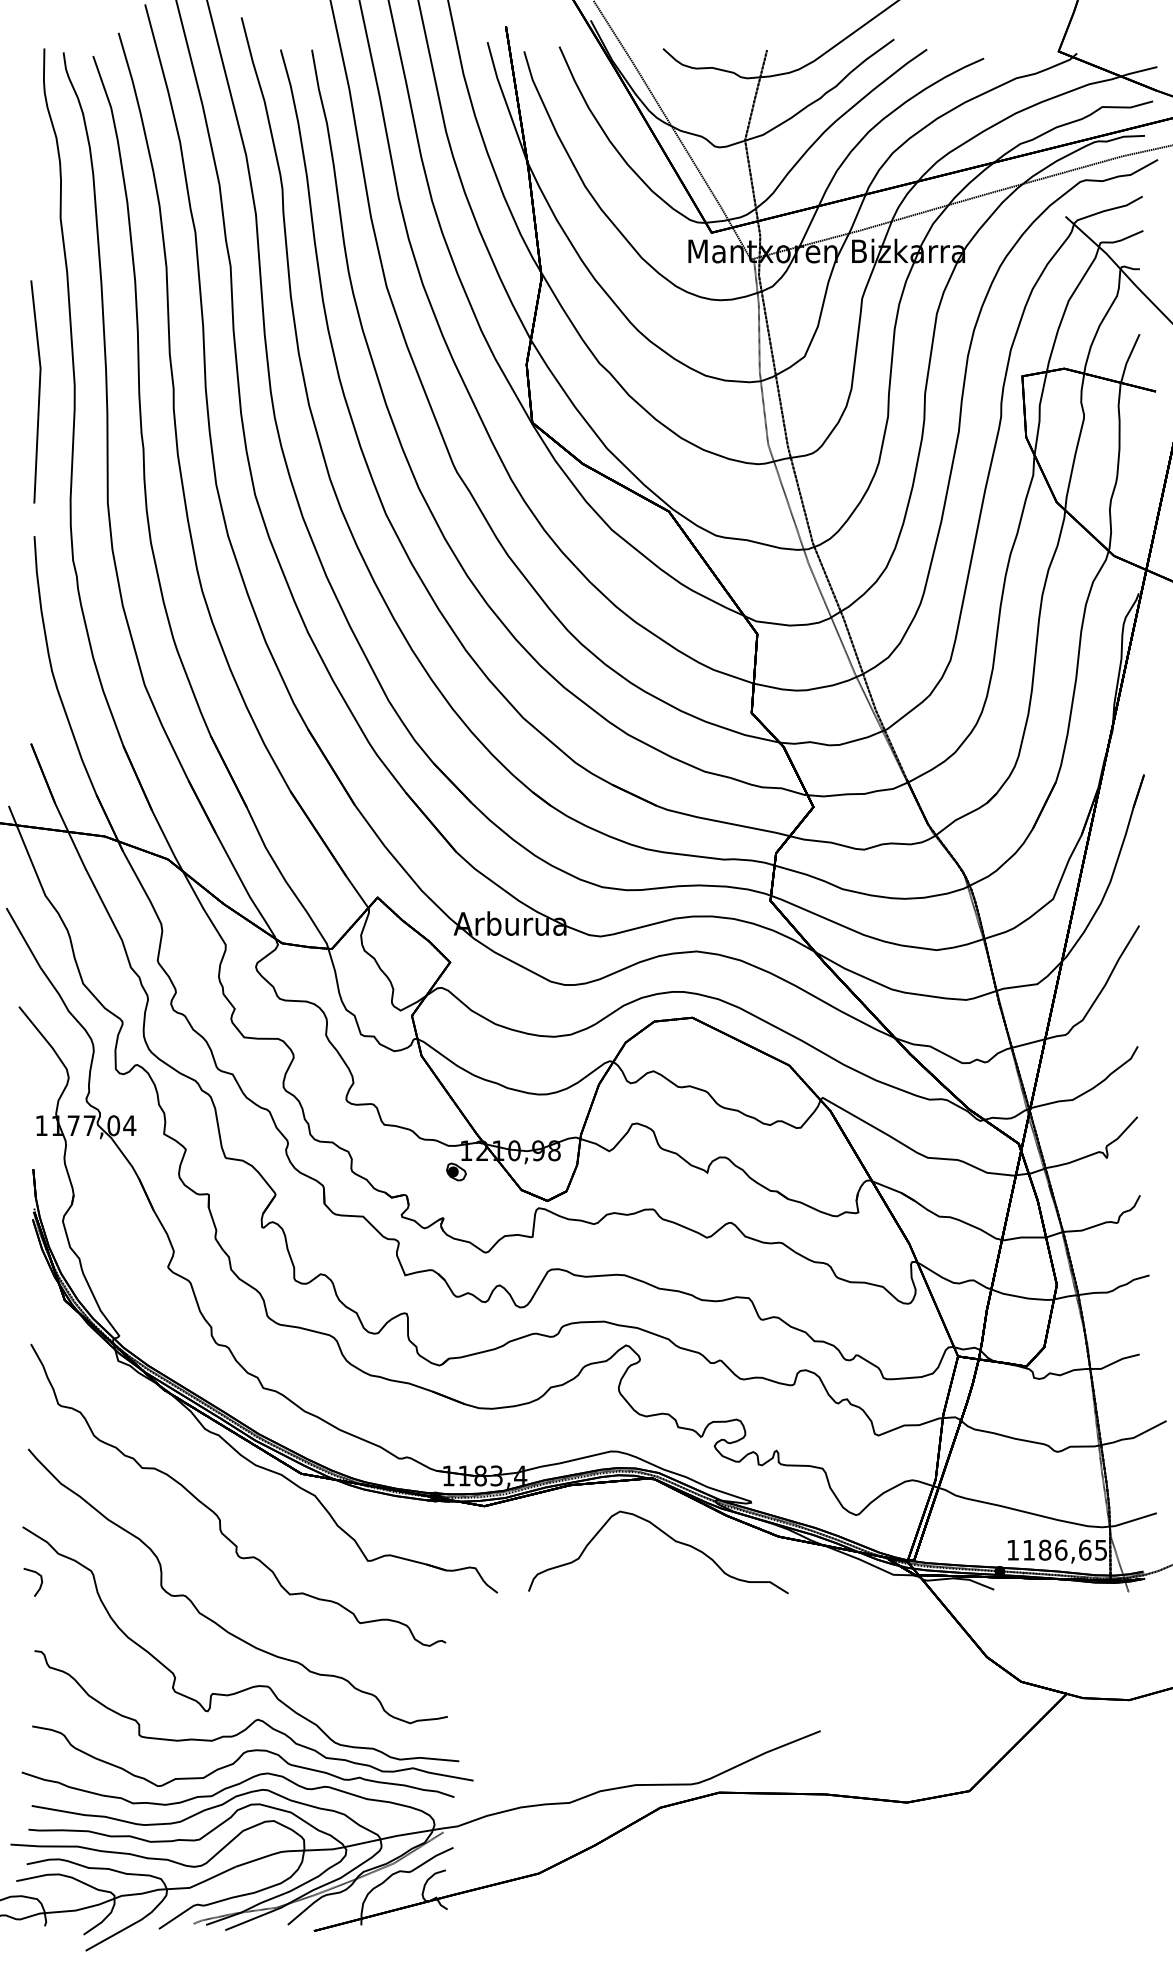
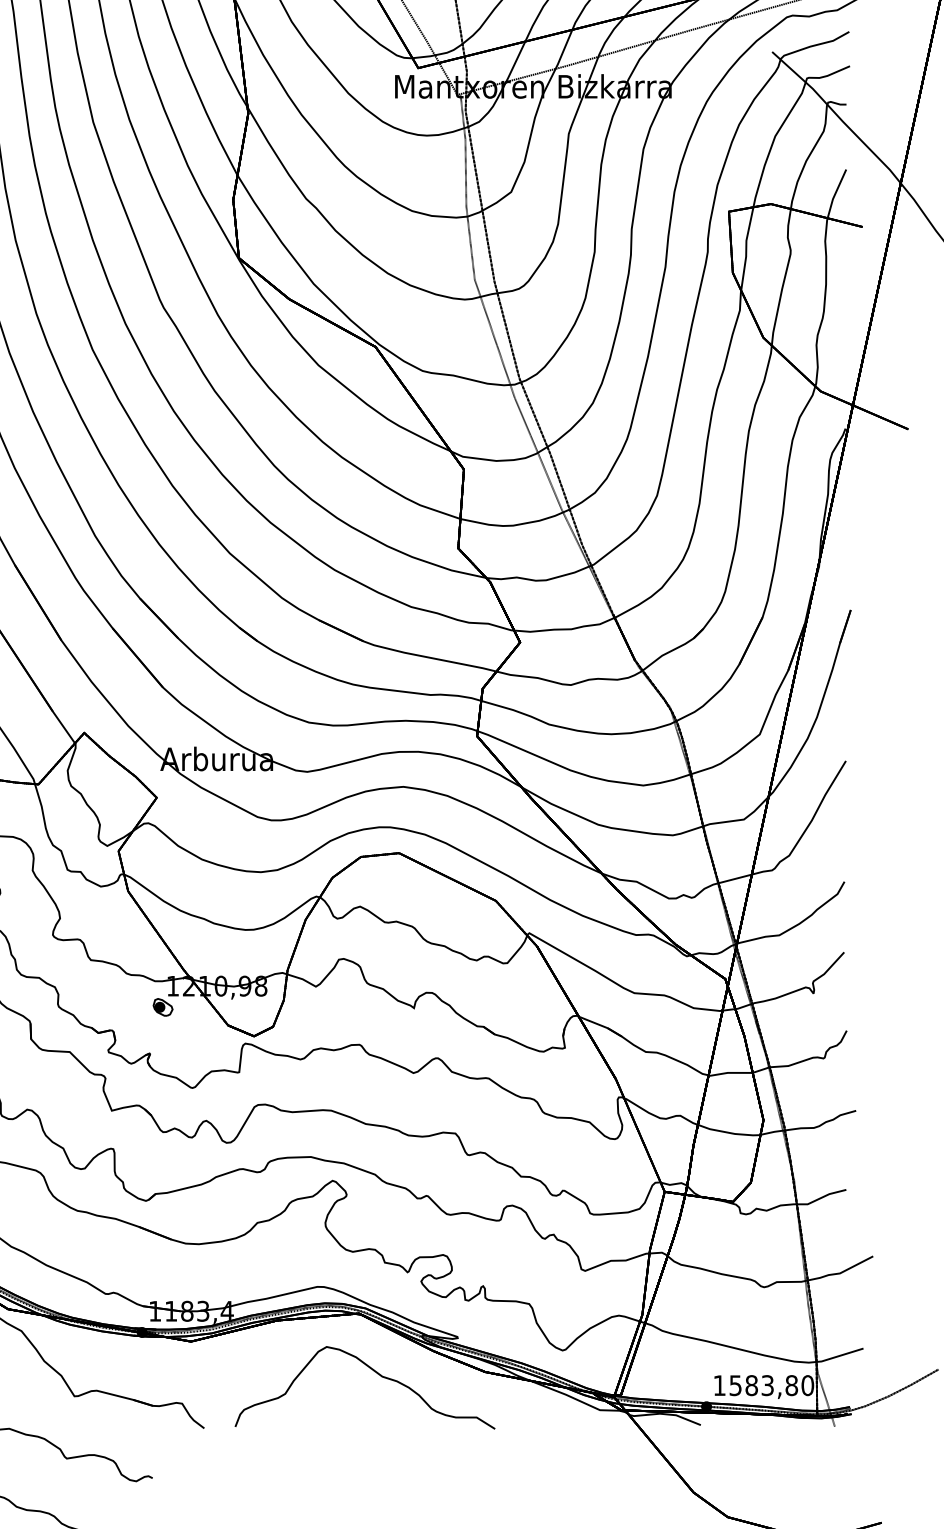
text: (1065, 1549) -> (772, 1384), 1186,65 -> 1583,80

